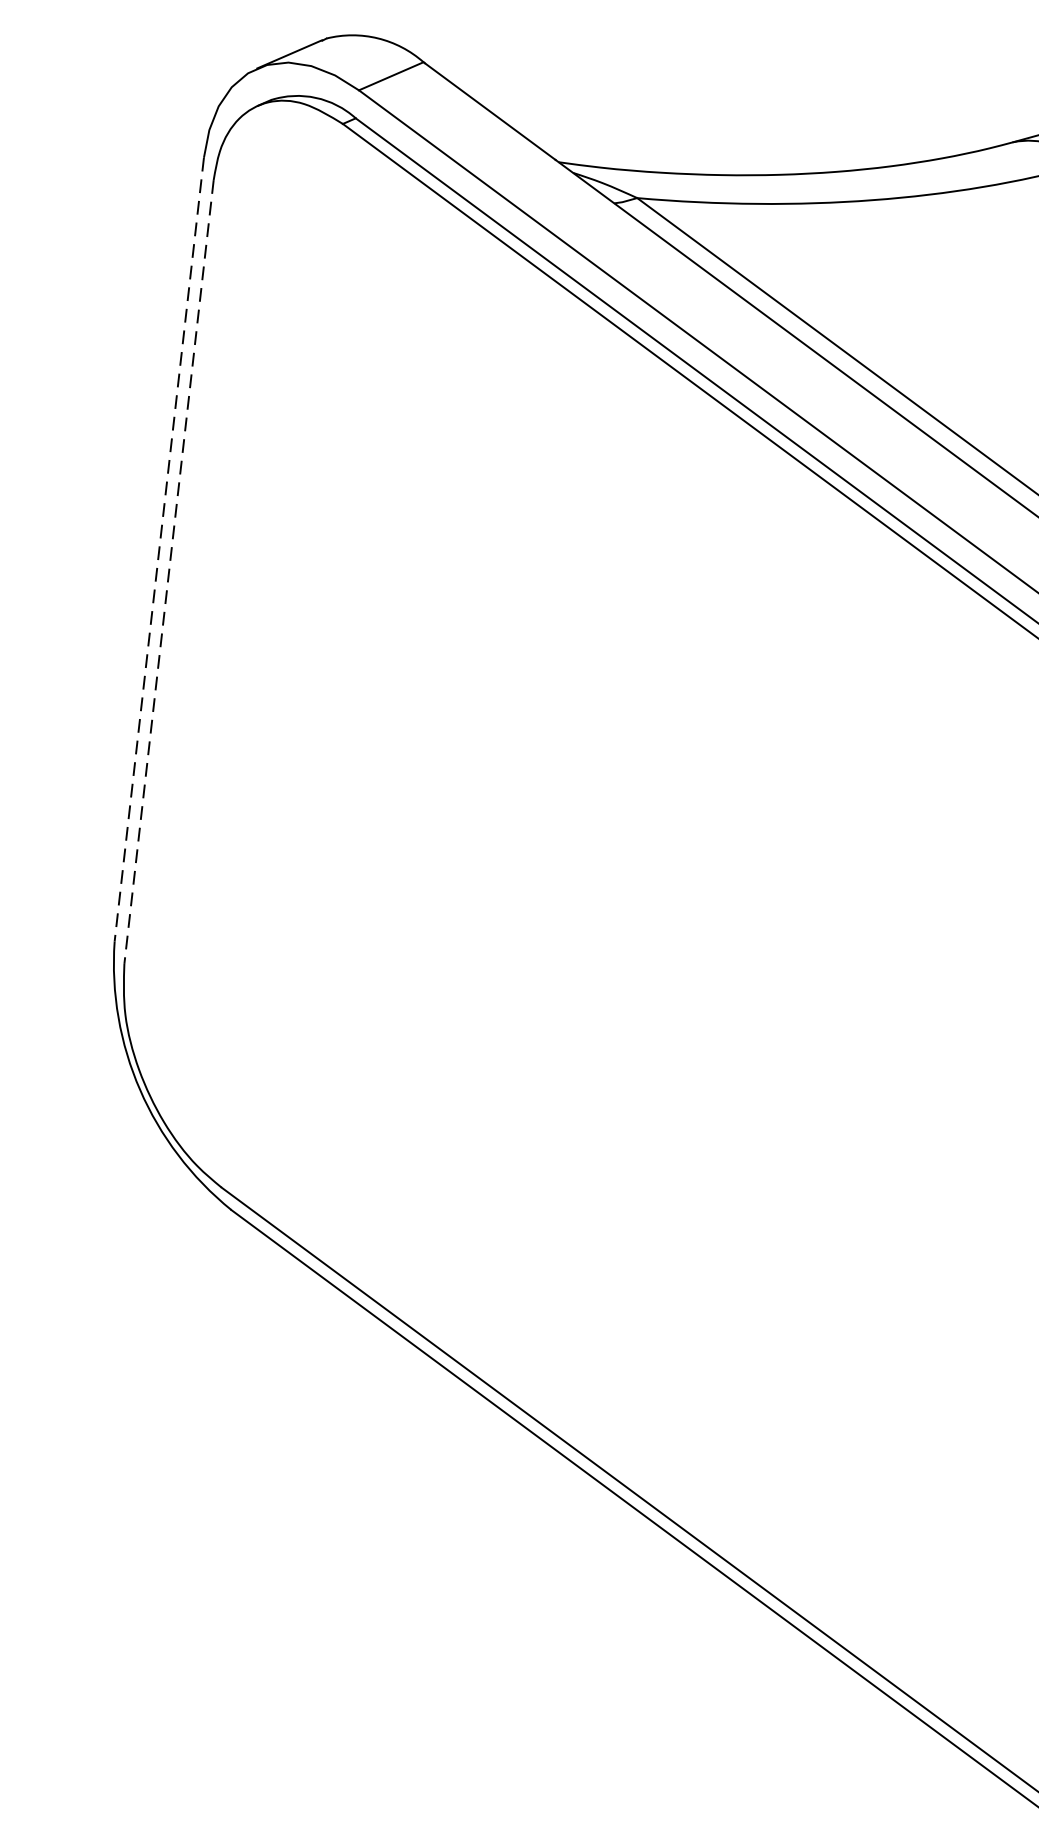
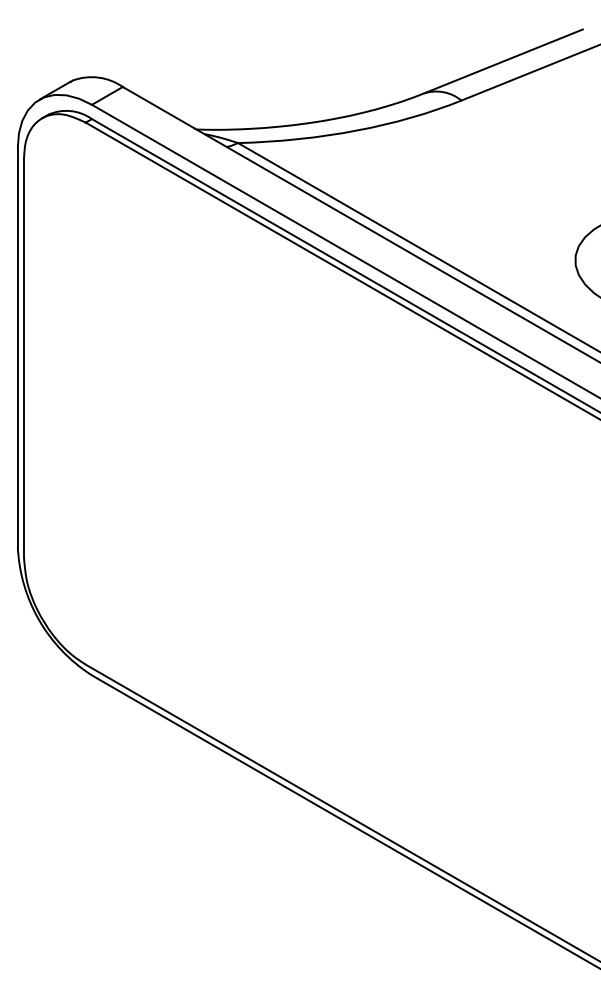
line: (158, 549) -> (17, 347), dashed -> solid
line: (169, 573) -> (24, 358), dashed -> solid

